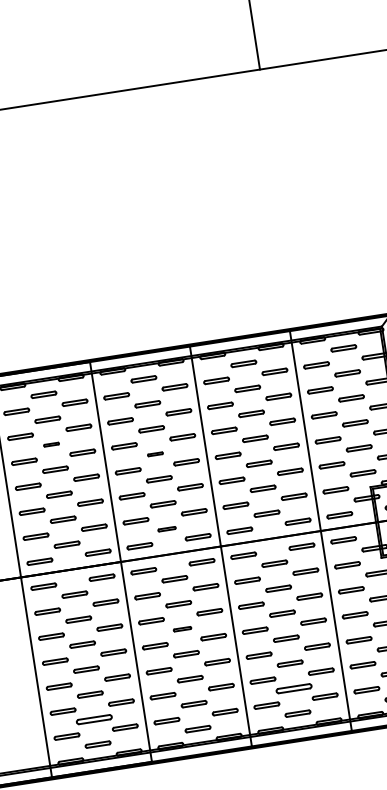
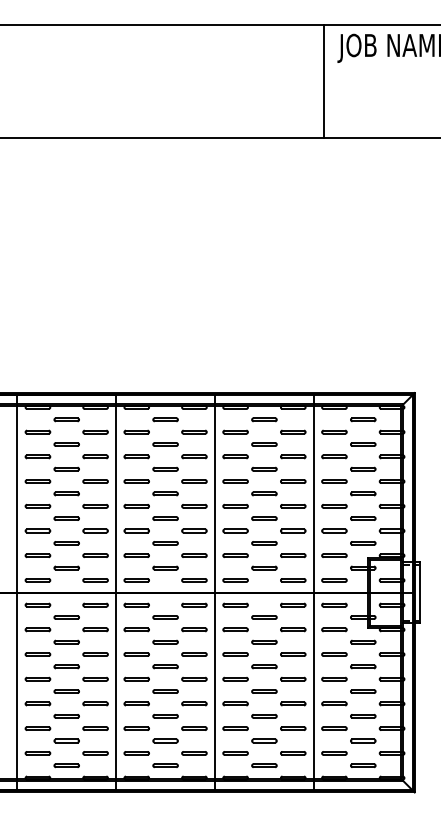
part: (51, 444) -> (66, 468), size x1.67
part: (155, 453) -> (165, 493), size x1.67
part: (166, 528) -> (165, 567), size x1.43
part: (182, 628) -> (165, 666), size x1.43
part: (294, 688) -> (264, 740), size x0.71
part: (93, 719) -> (66, 740), size x0.71

